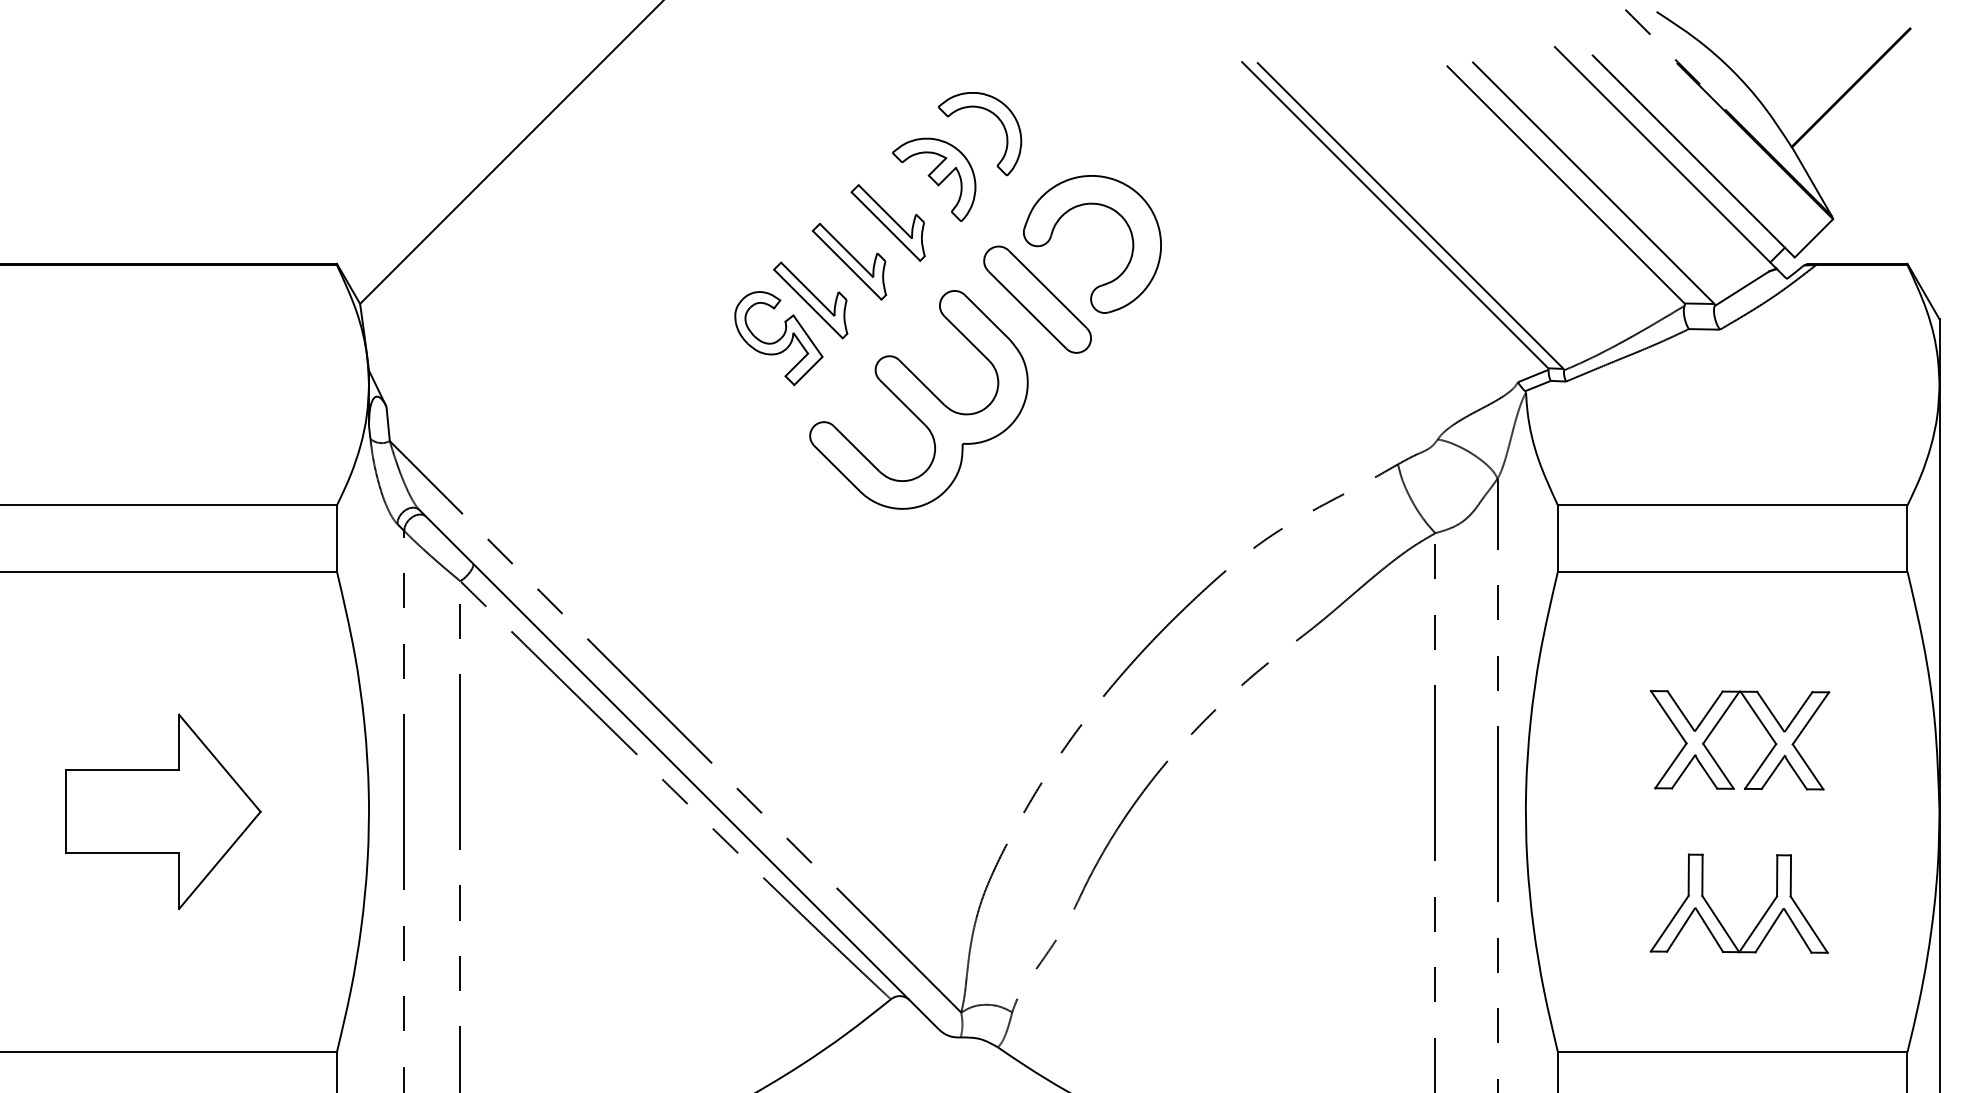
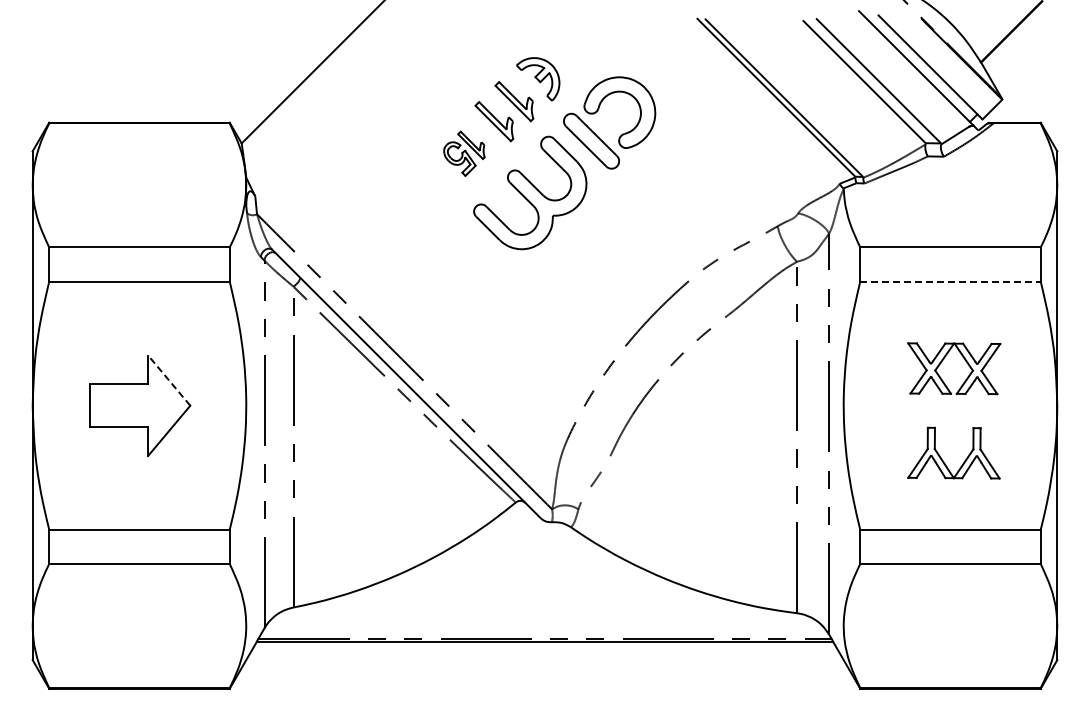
part: (992, 116) -> (568, 46), removed
part: (791, 323) -> (464, 153), size x0.7
line: (1734, 571) -> (951, 281), solid -> dashed
line: (220, 763) -> (169, 380), solid -> dashed

